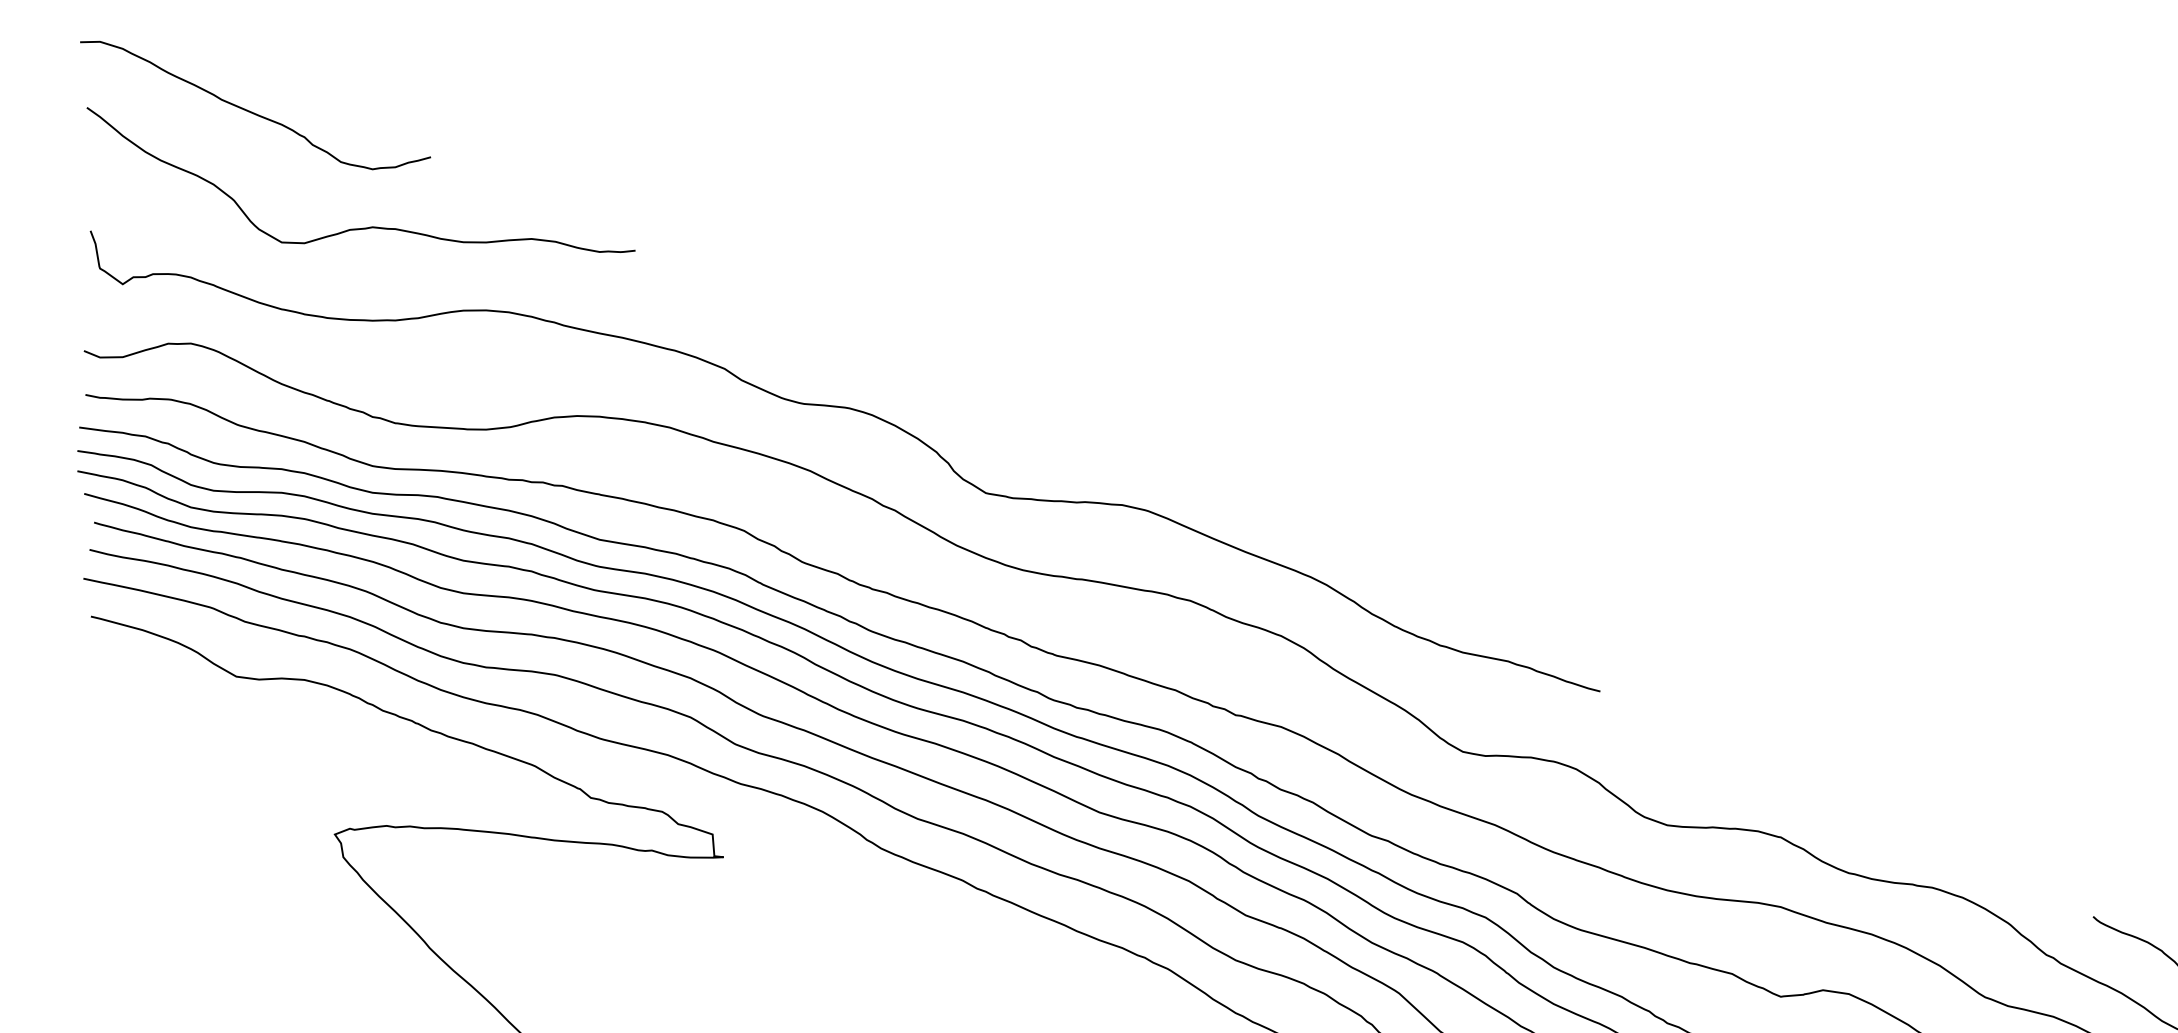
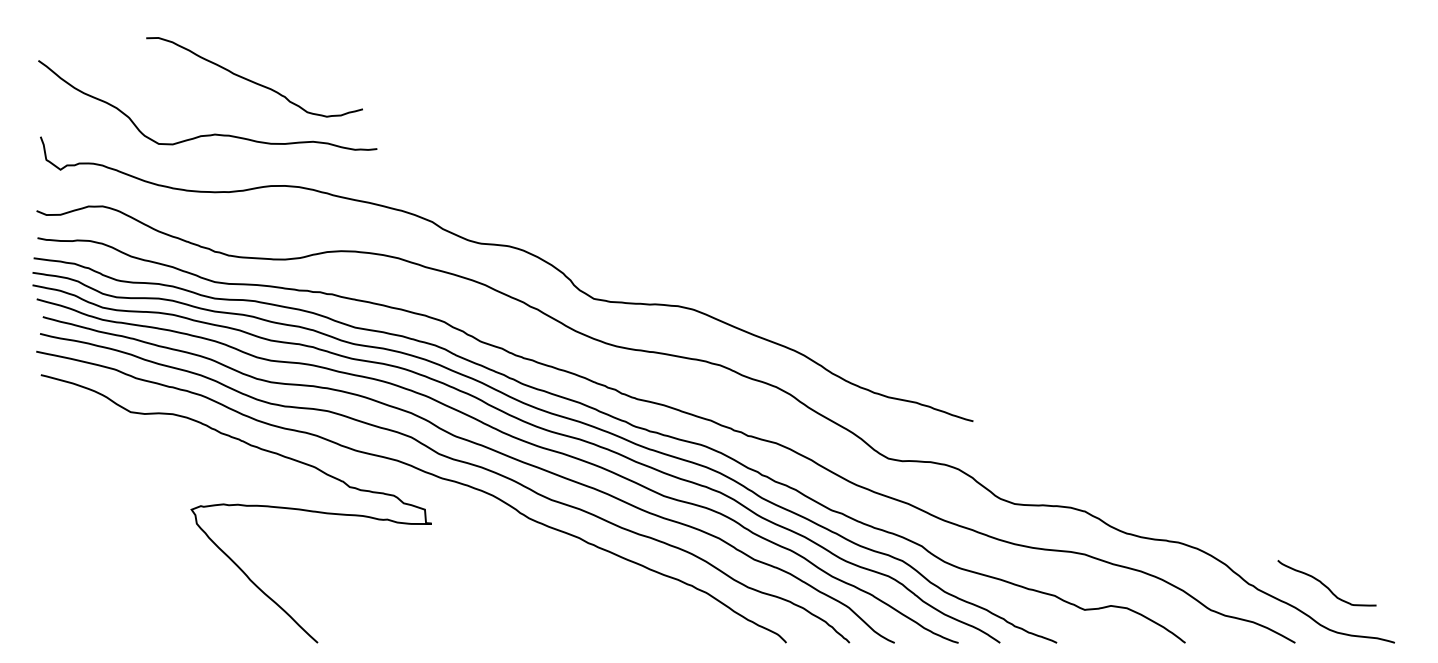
curve: (252, 110) -> (252, 80), moved

